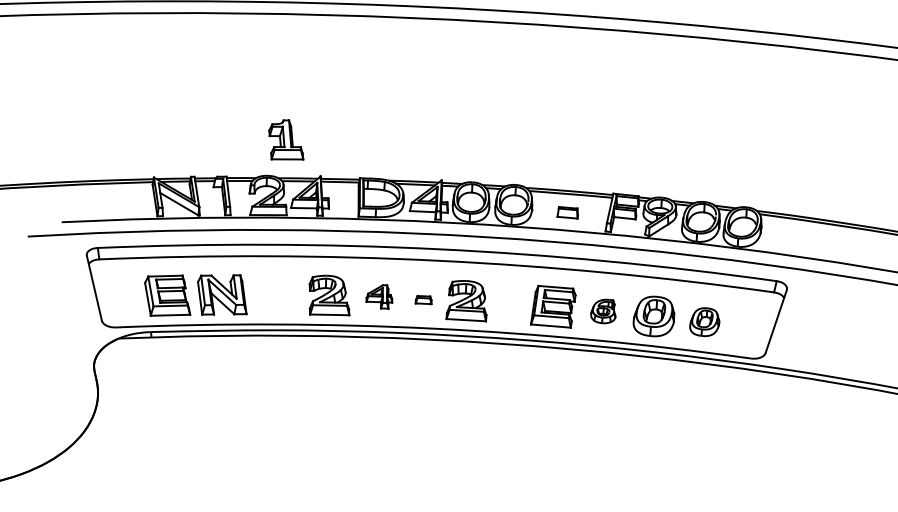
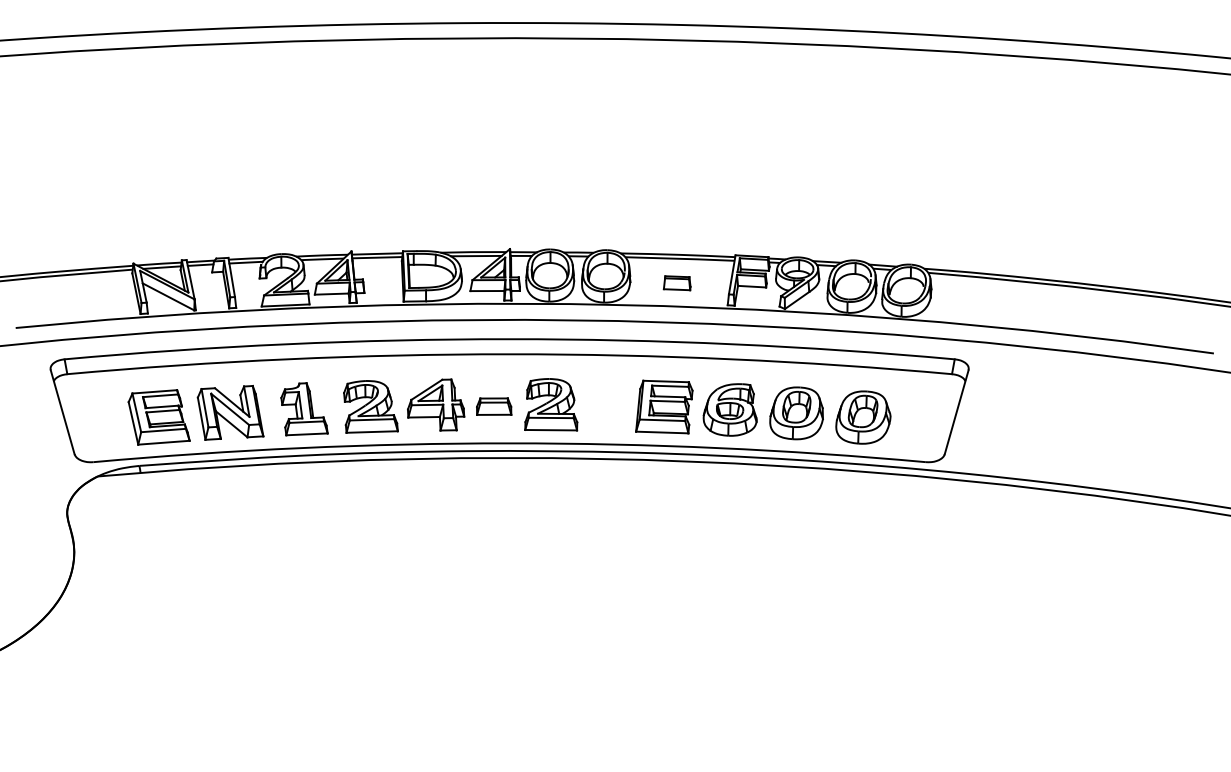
part: (286, 140) -> (304, 409), moved
part: (379, 296) -> (436, 404), size x1.67
part: (423, 299) -> (494, 406), size x1.67
part: (603, 311) -> (729, 409), size x1.67
part: (704, 322) -> (863, 417), size x1.43

